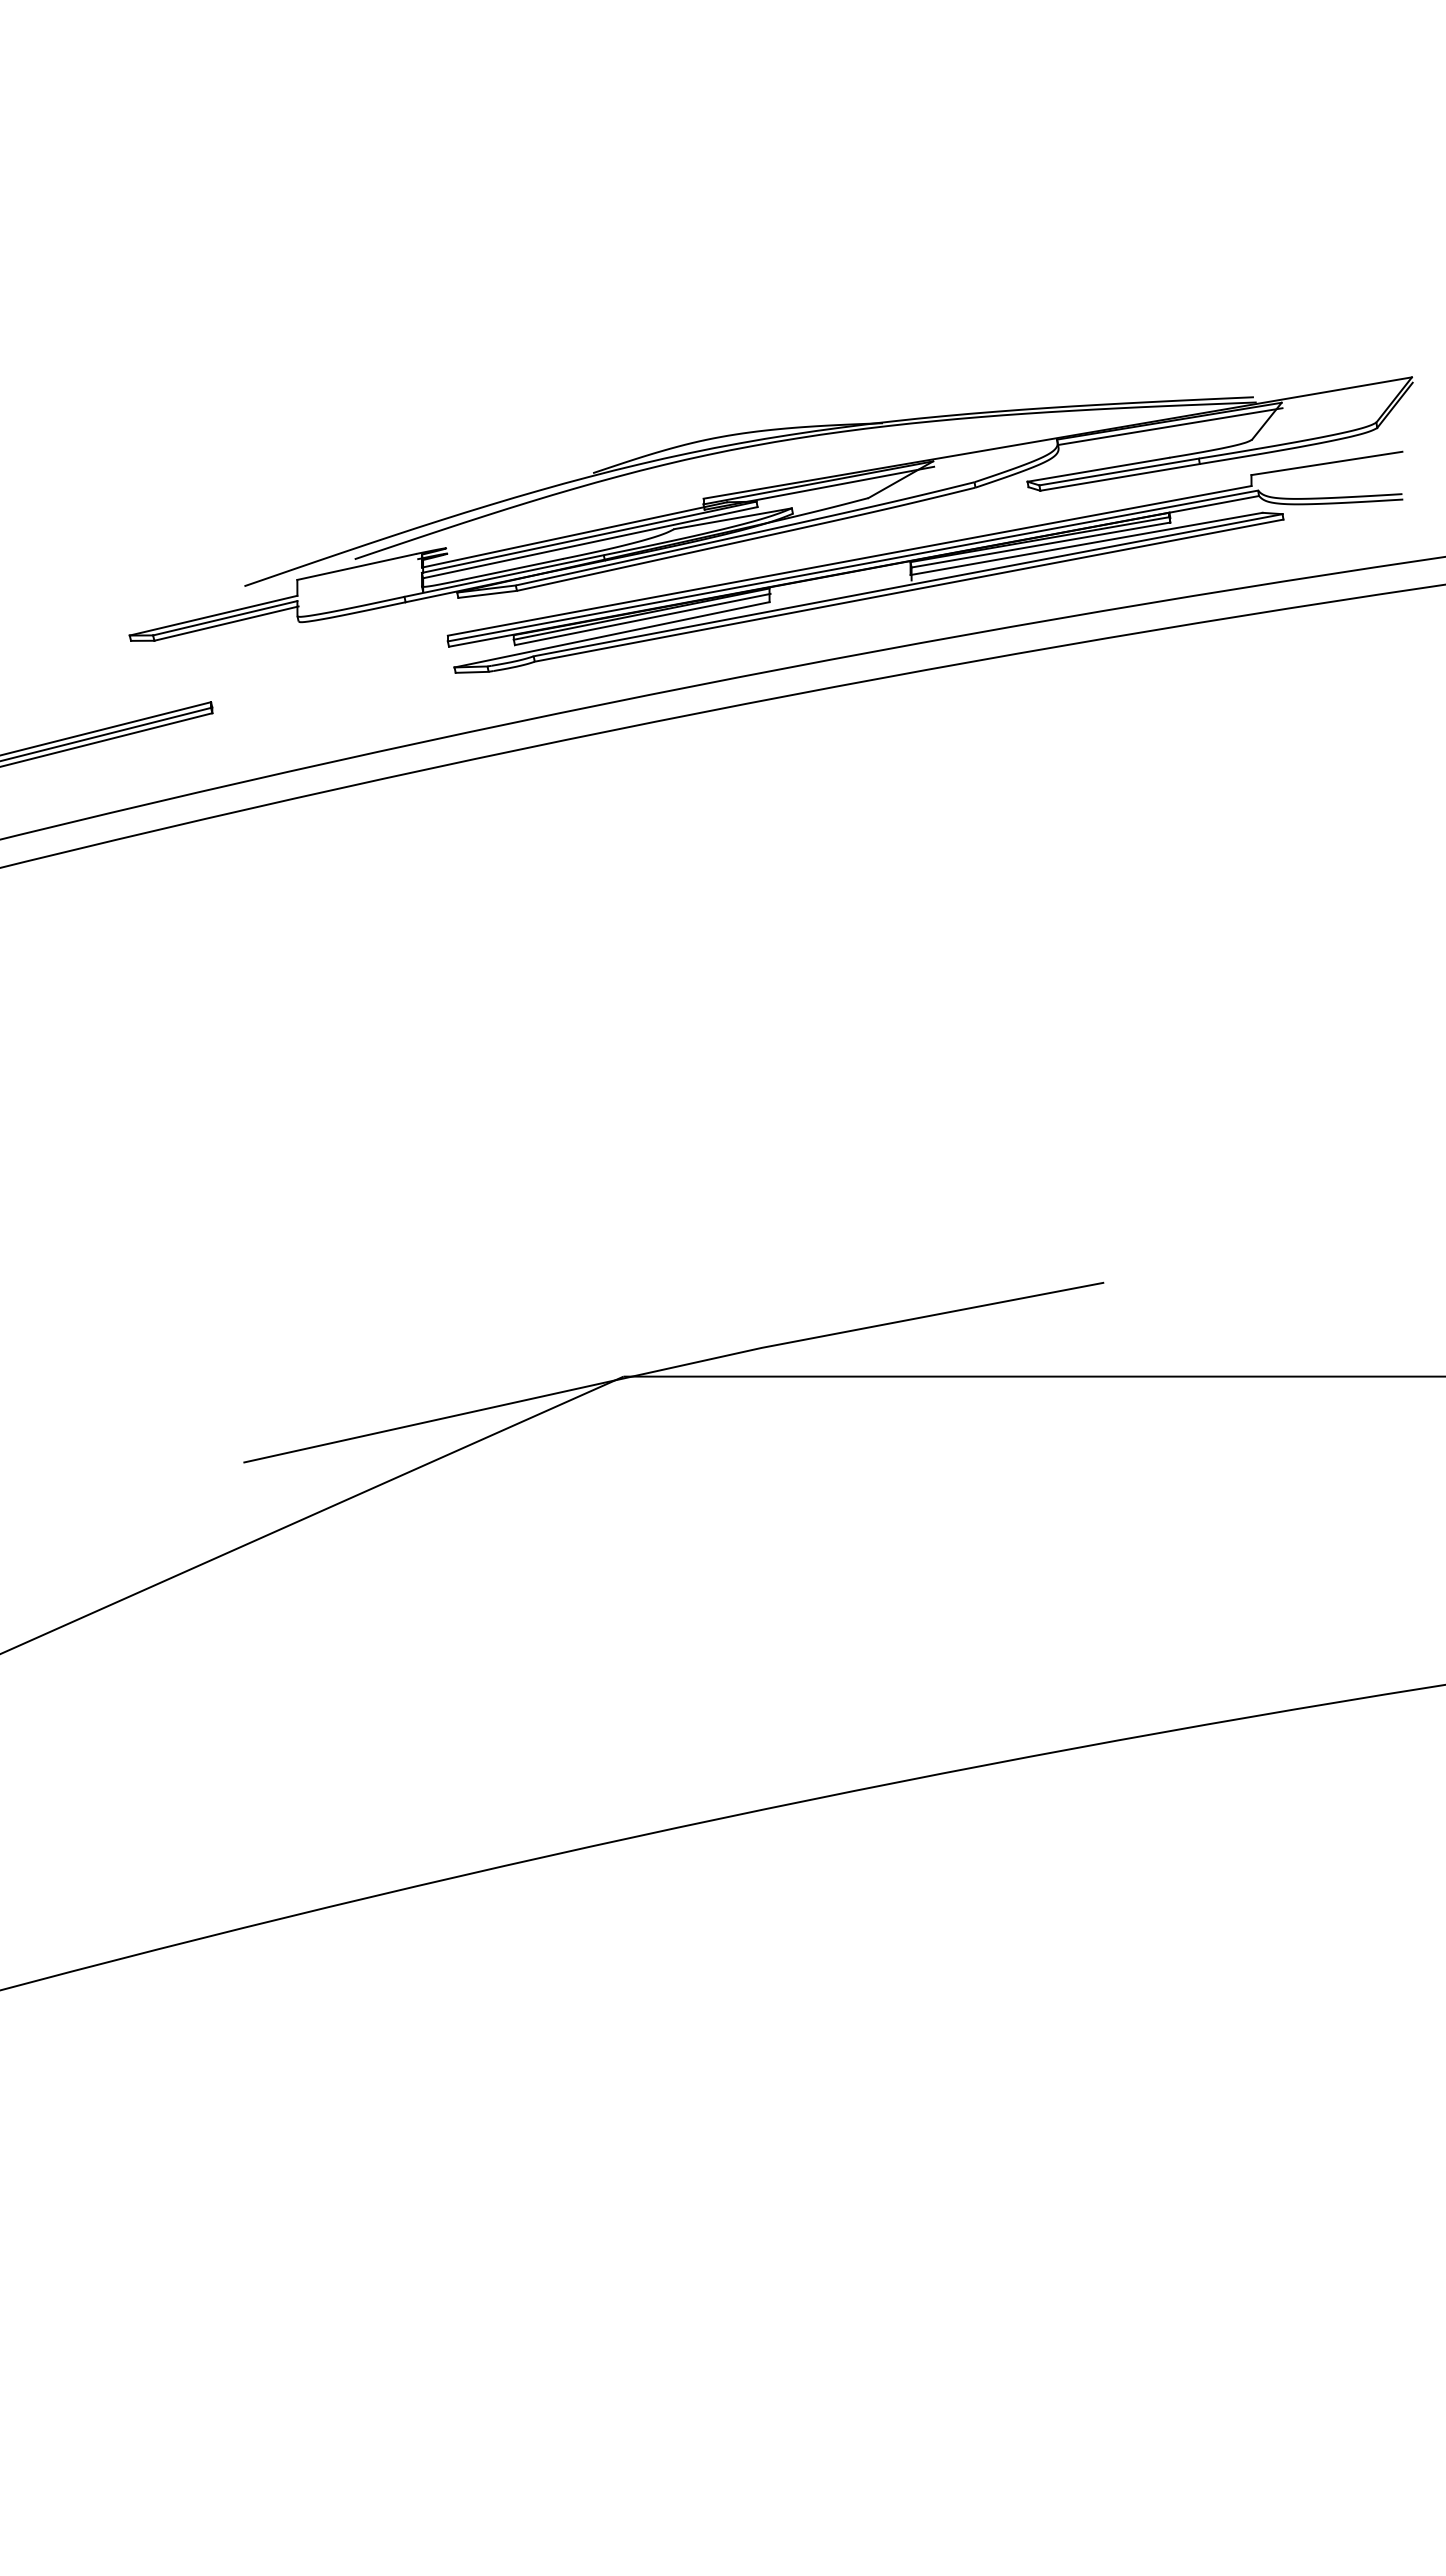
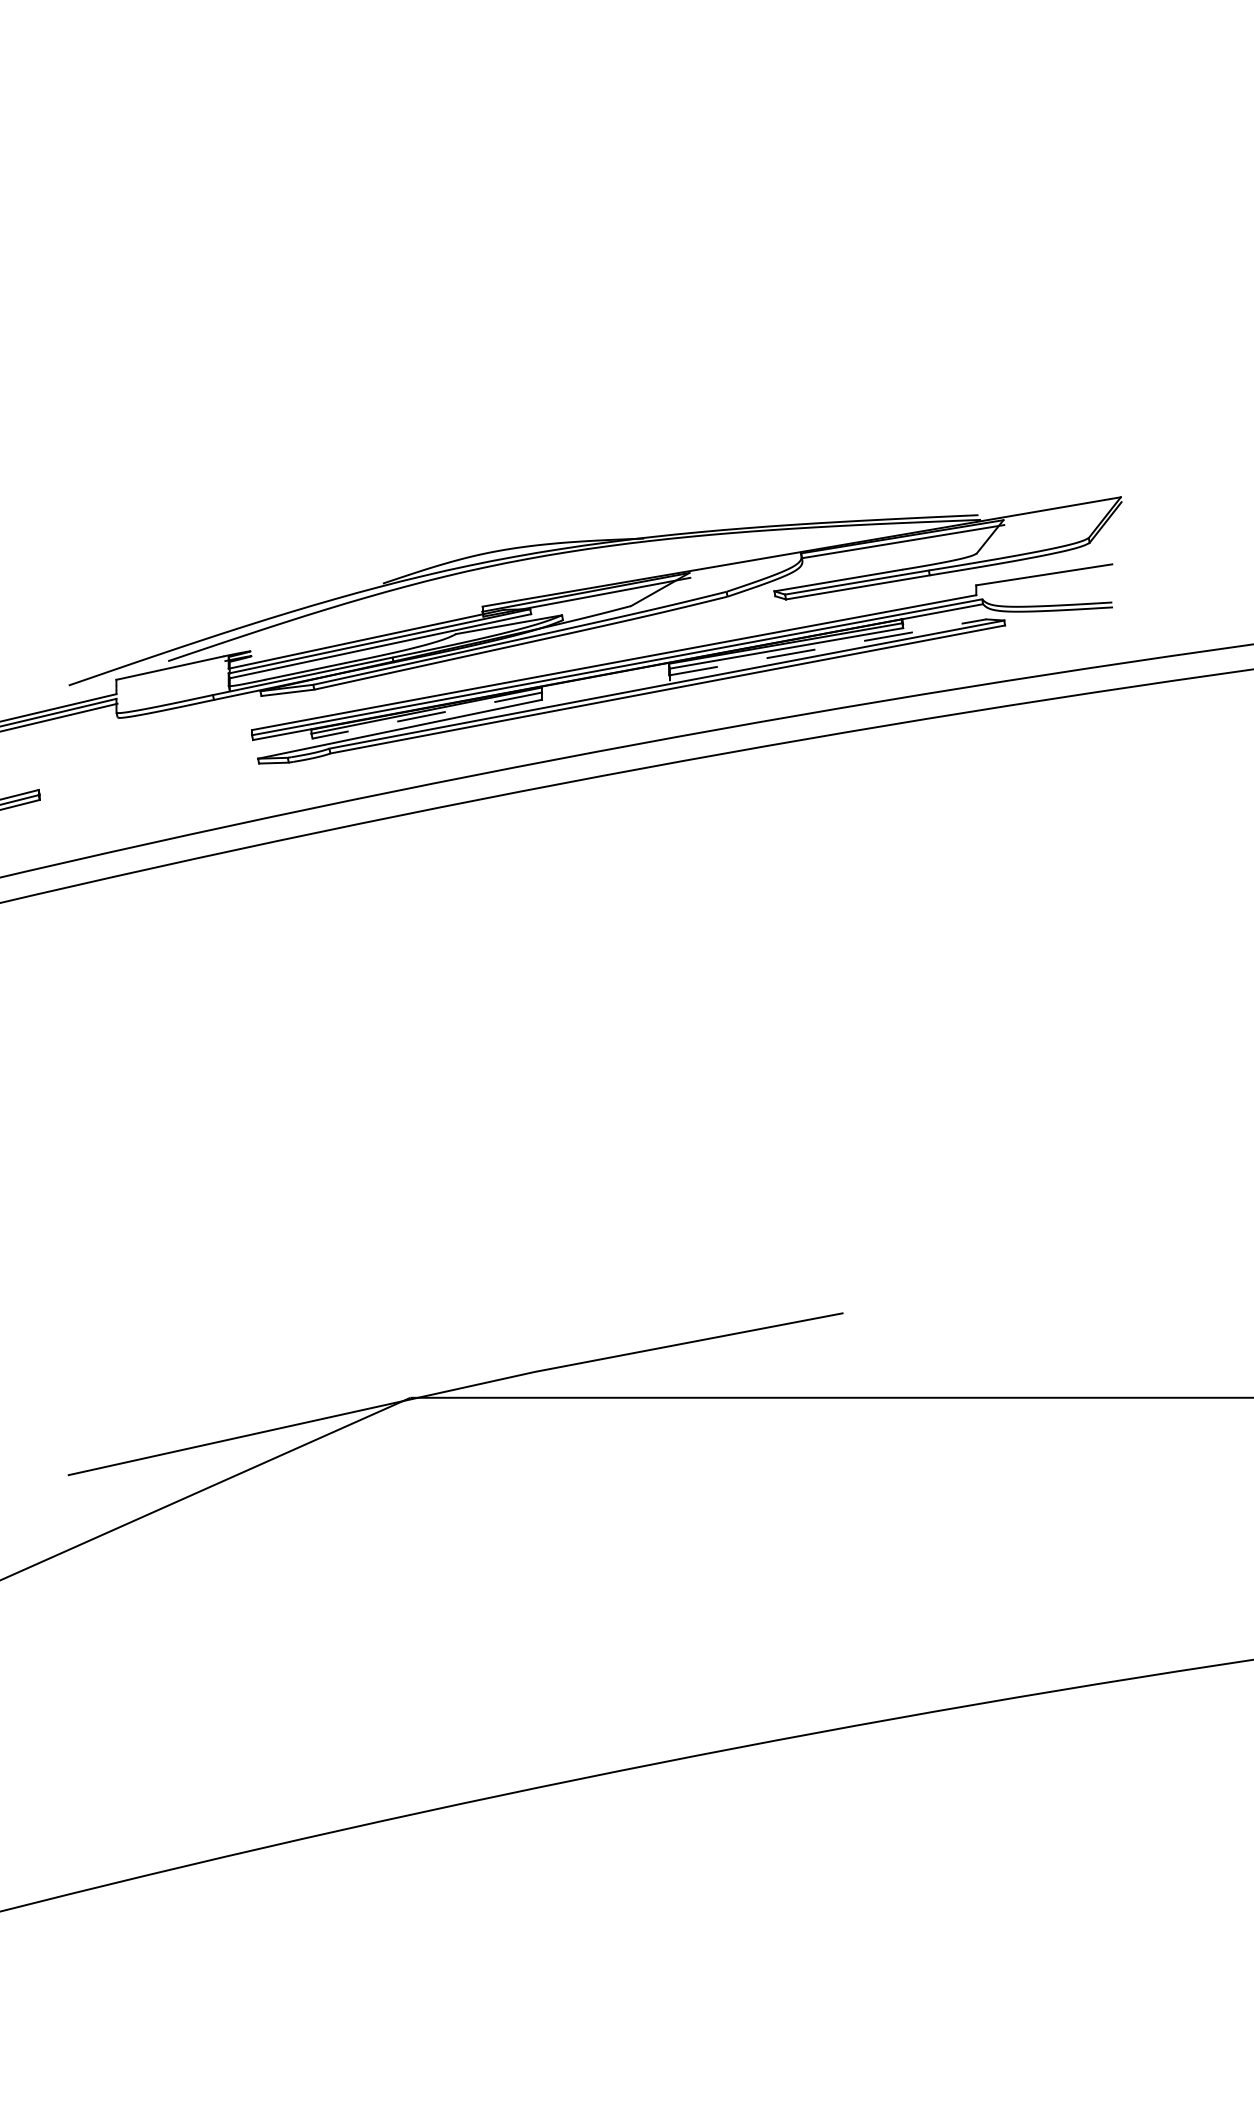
line: (1086, 543) -> (827, 646), solid -> dashed
line: (642, 619) -> (427, 715), solid -> dashed

